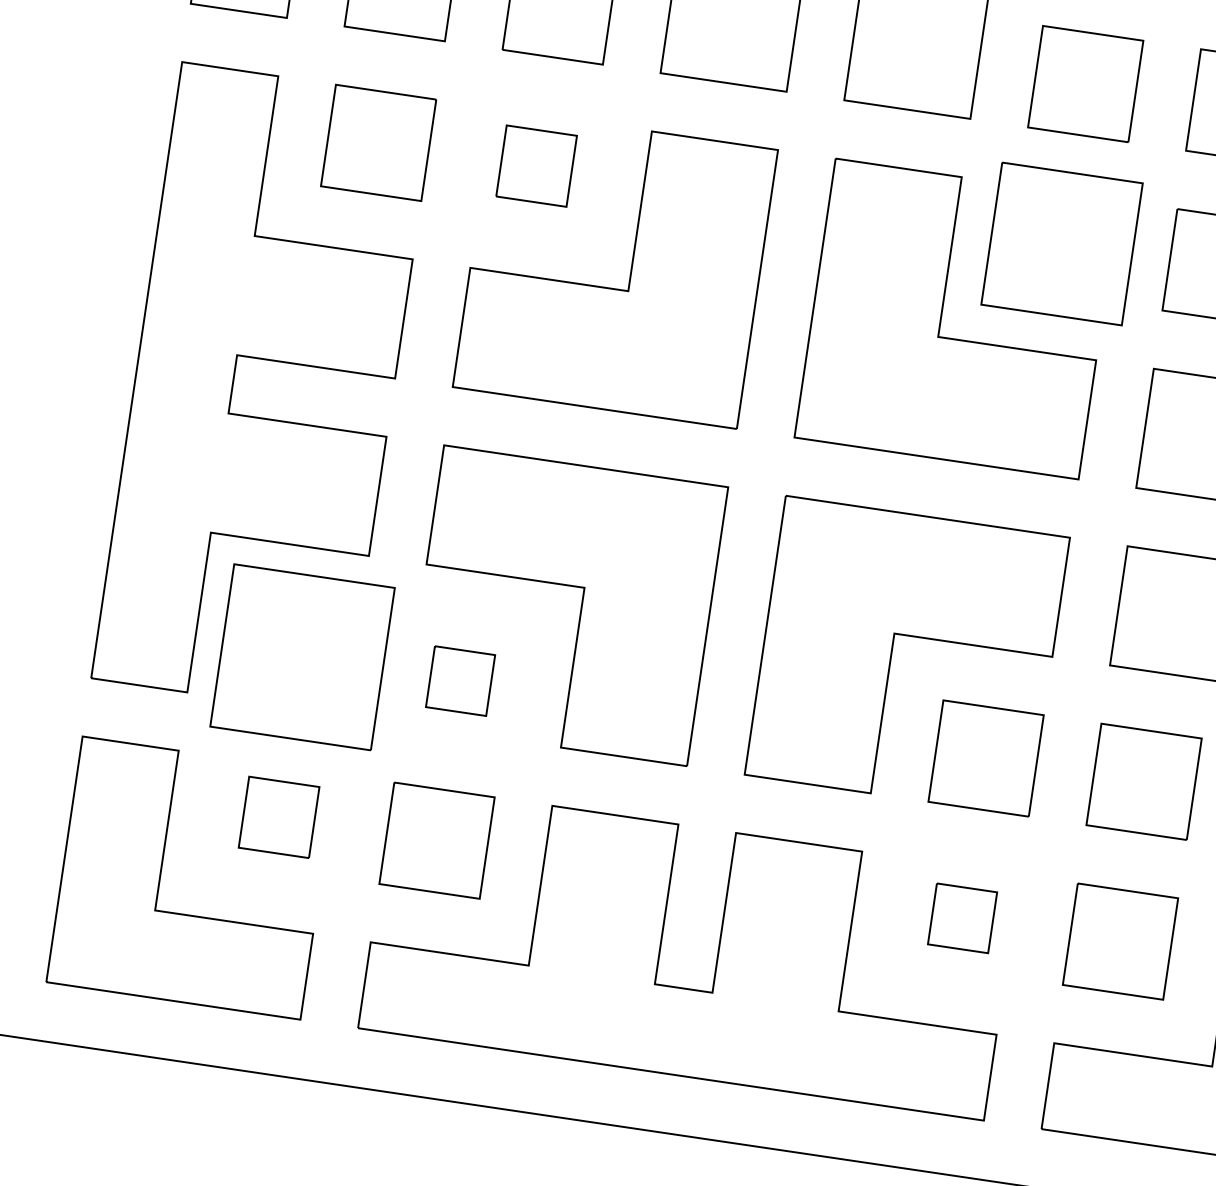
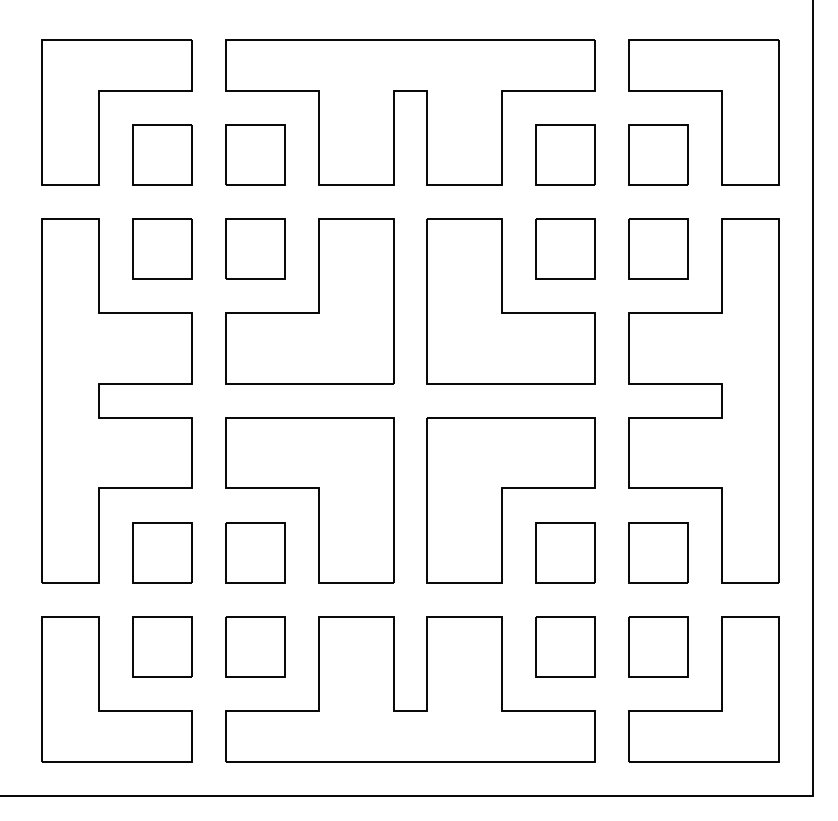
part: (536, 165) -> (255, 248), size x1.43
part: (1062, 242) -> (565, 248), size x0.71
part: (302, 657) -> (162, 552), size x0.62
part: (460, 680) -> (255, 552), size x1.67
part: (279, 816) -> (162, 646), size x1.43
part: (962, 917) -> (565, 646), size x1.67

